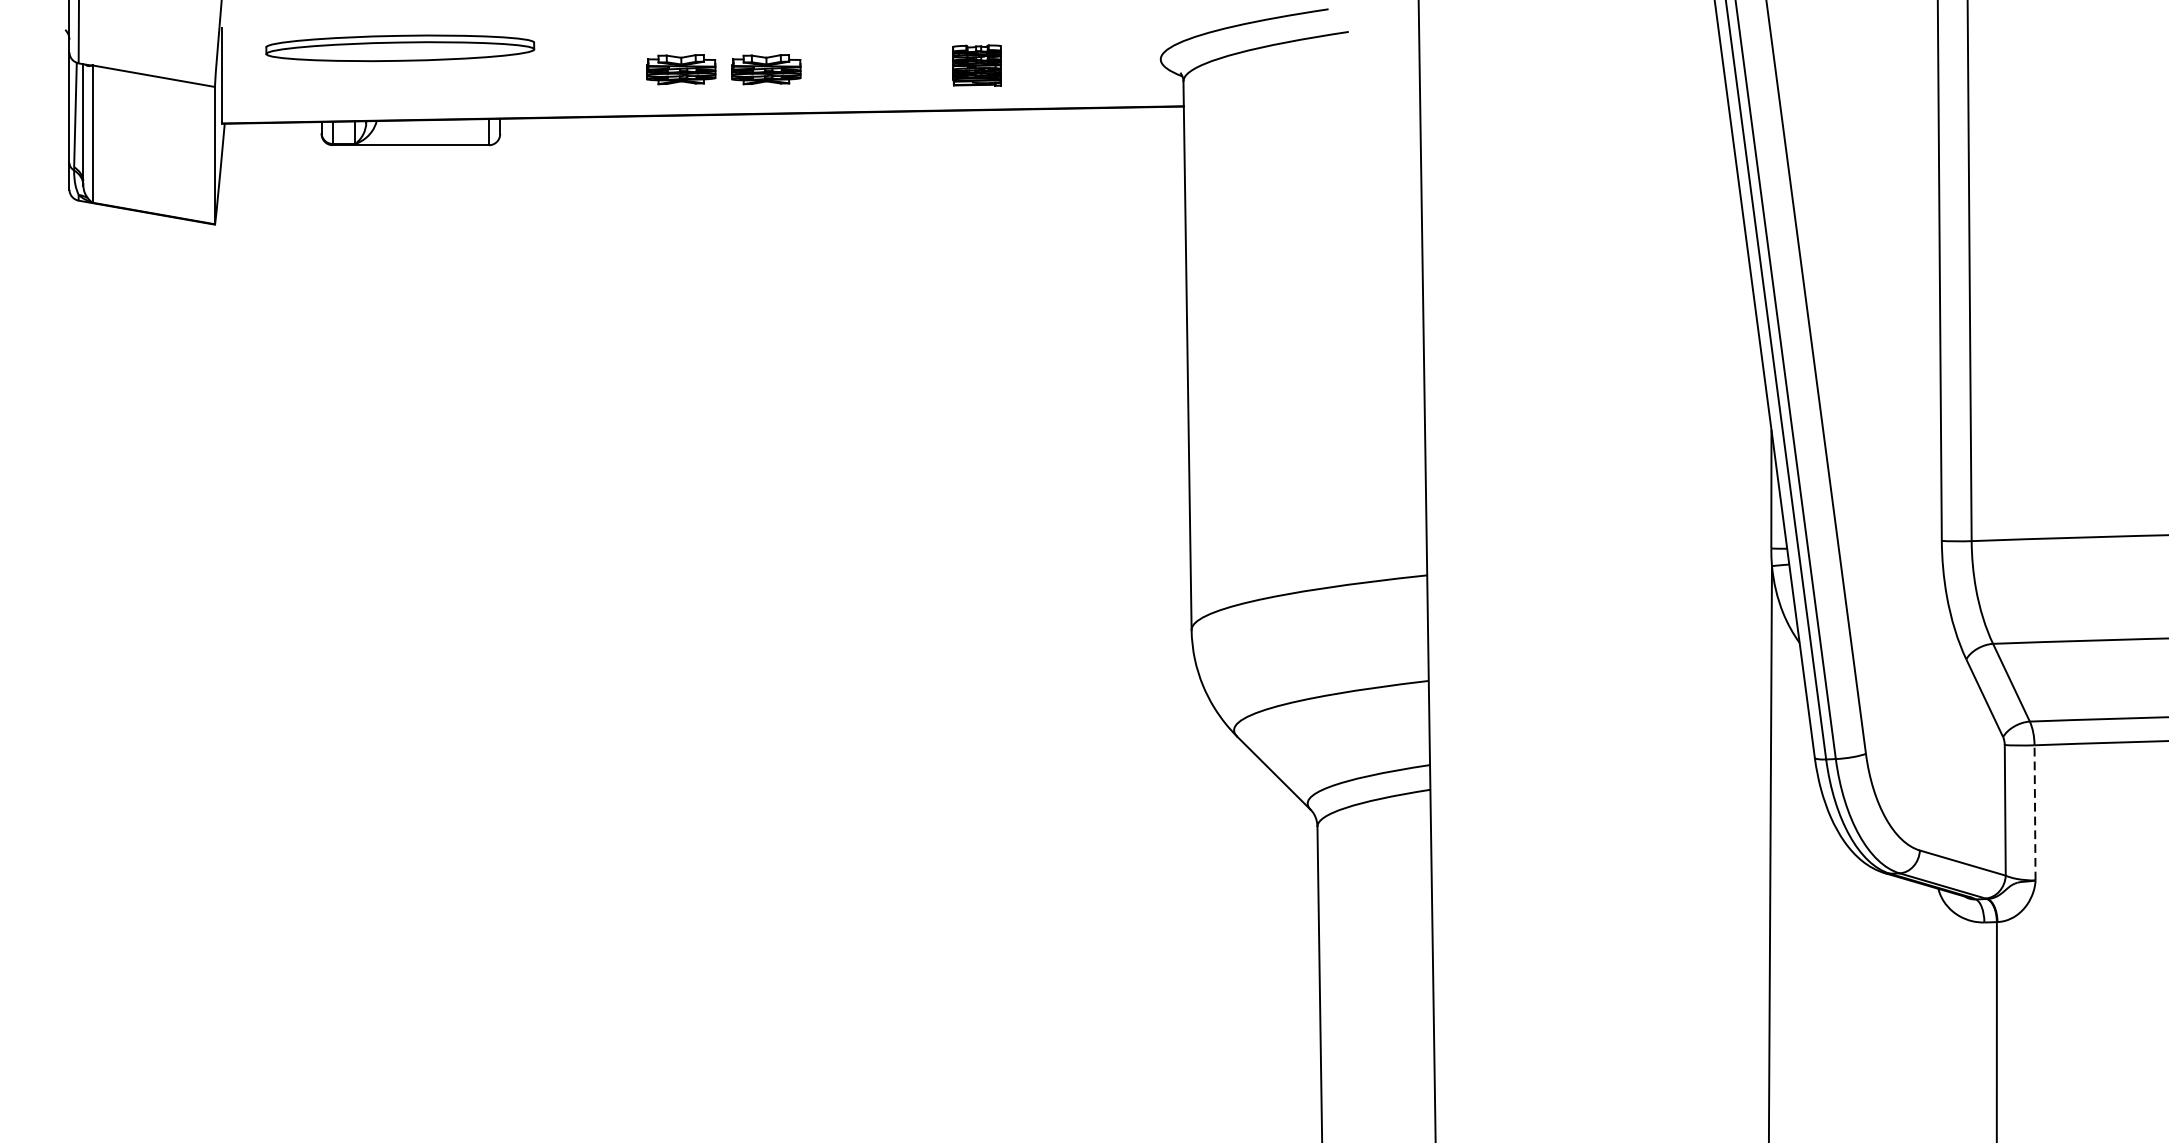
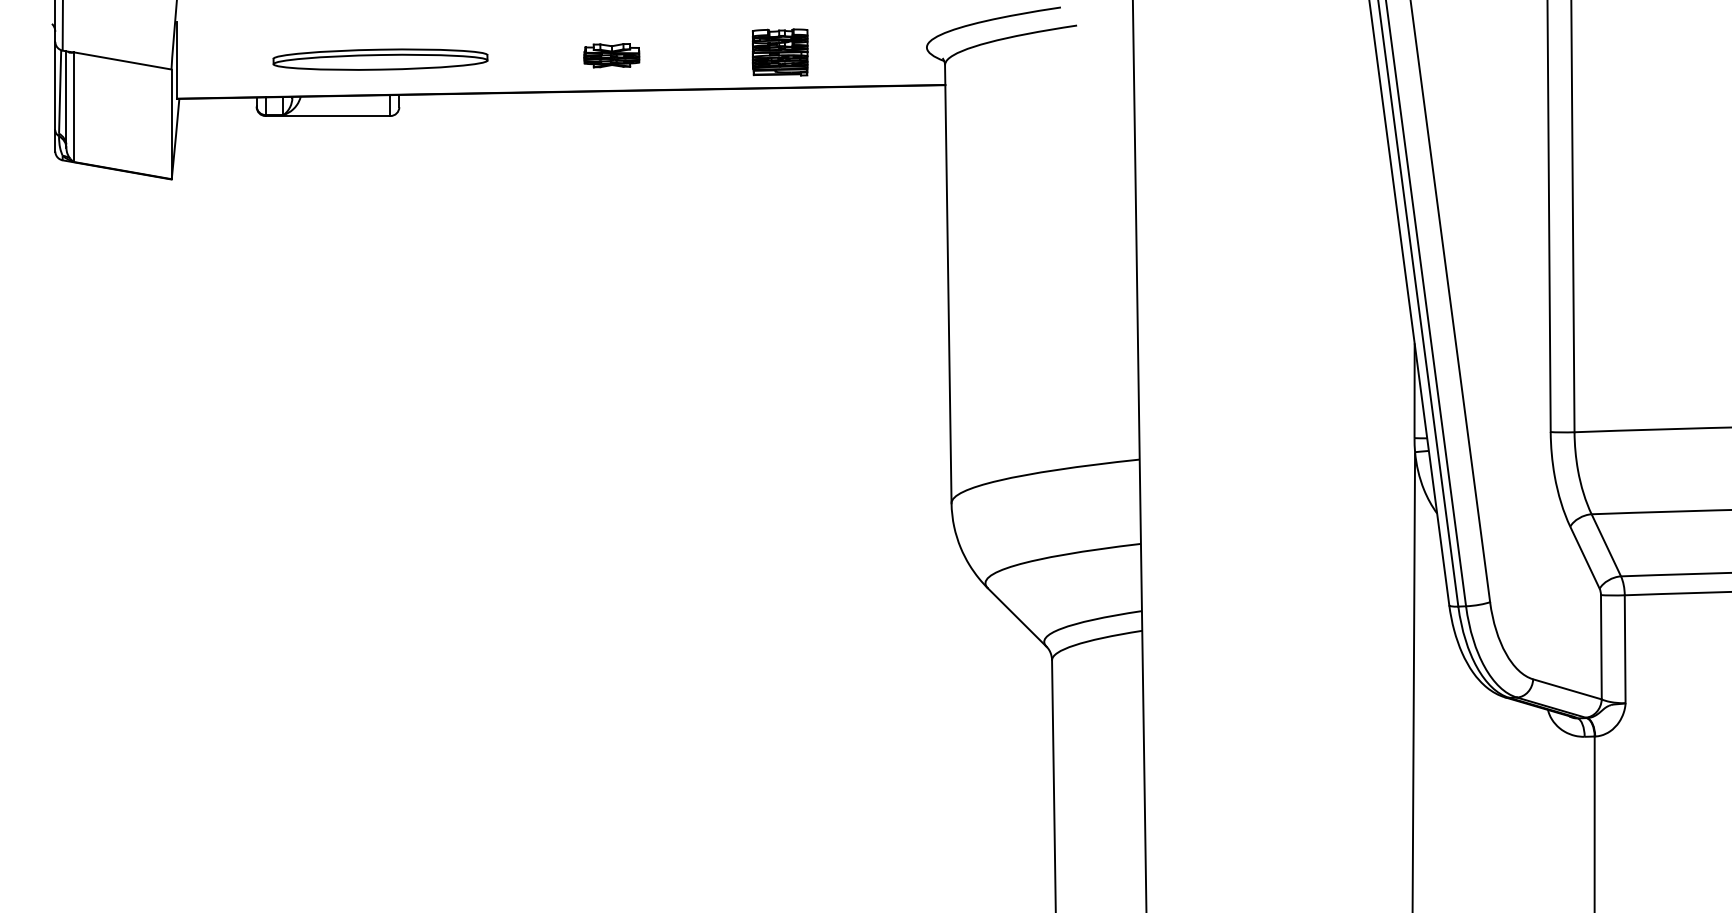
part: (400, 48) -> (380, 59), moved
part: (976, 65) -> (779, 52), size x1.43
part: (680, 69) -> (543, 55), removed
line: (2035, 813) -> (1625, 649), dashed -> solid

